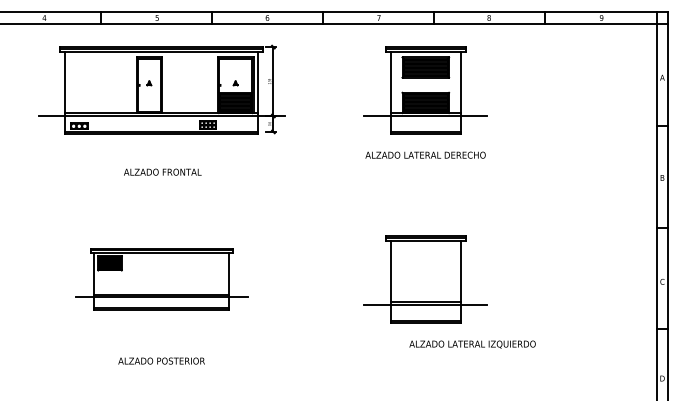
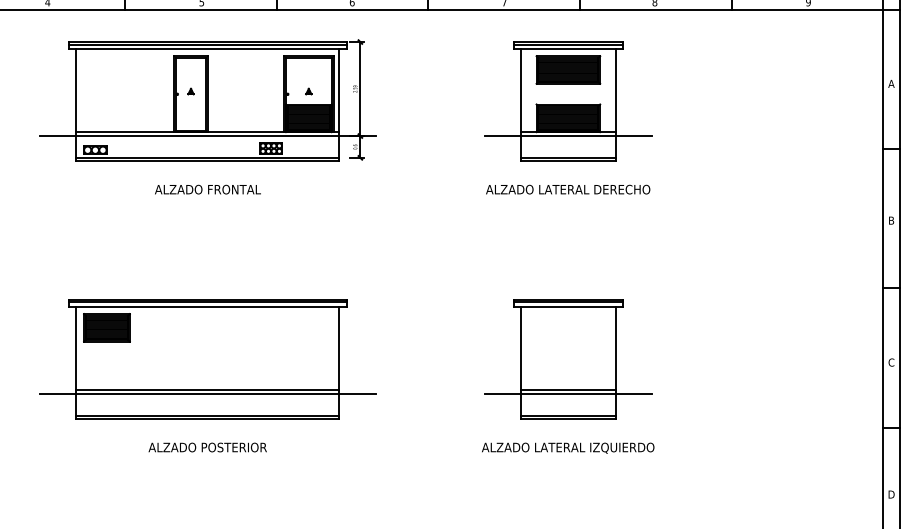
text: (162, 171) -> (207, 188), moved
part: (161, 279) -> (207, 359), size x1.43
text: (472, 344) -> (568, 448), moved
text: (161, 360) -> (207, 446), moved

